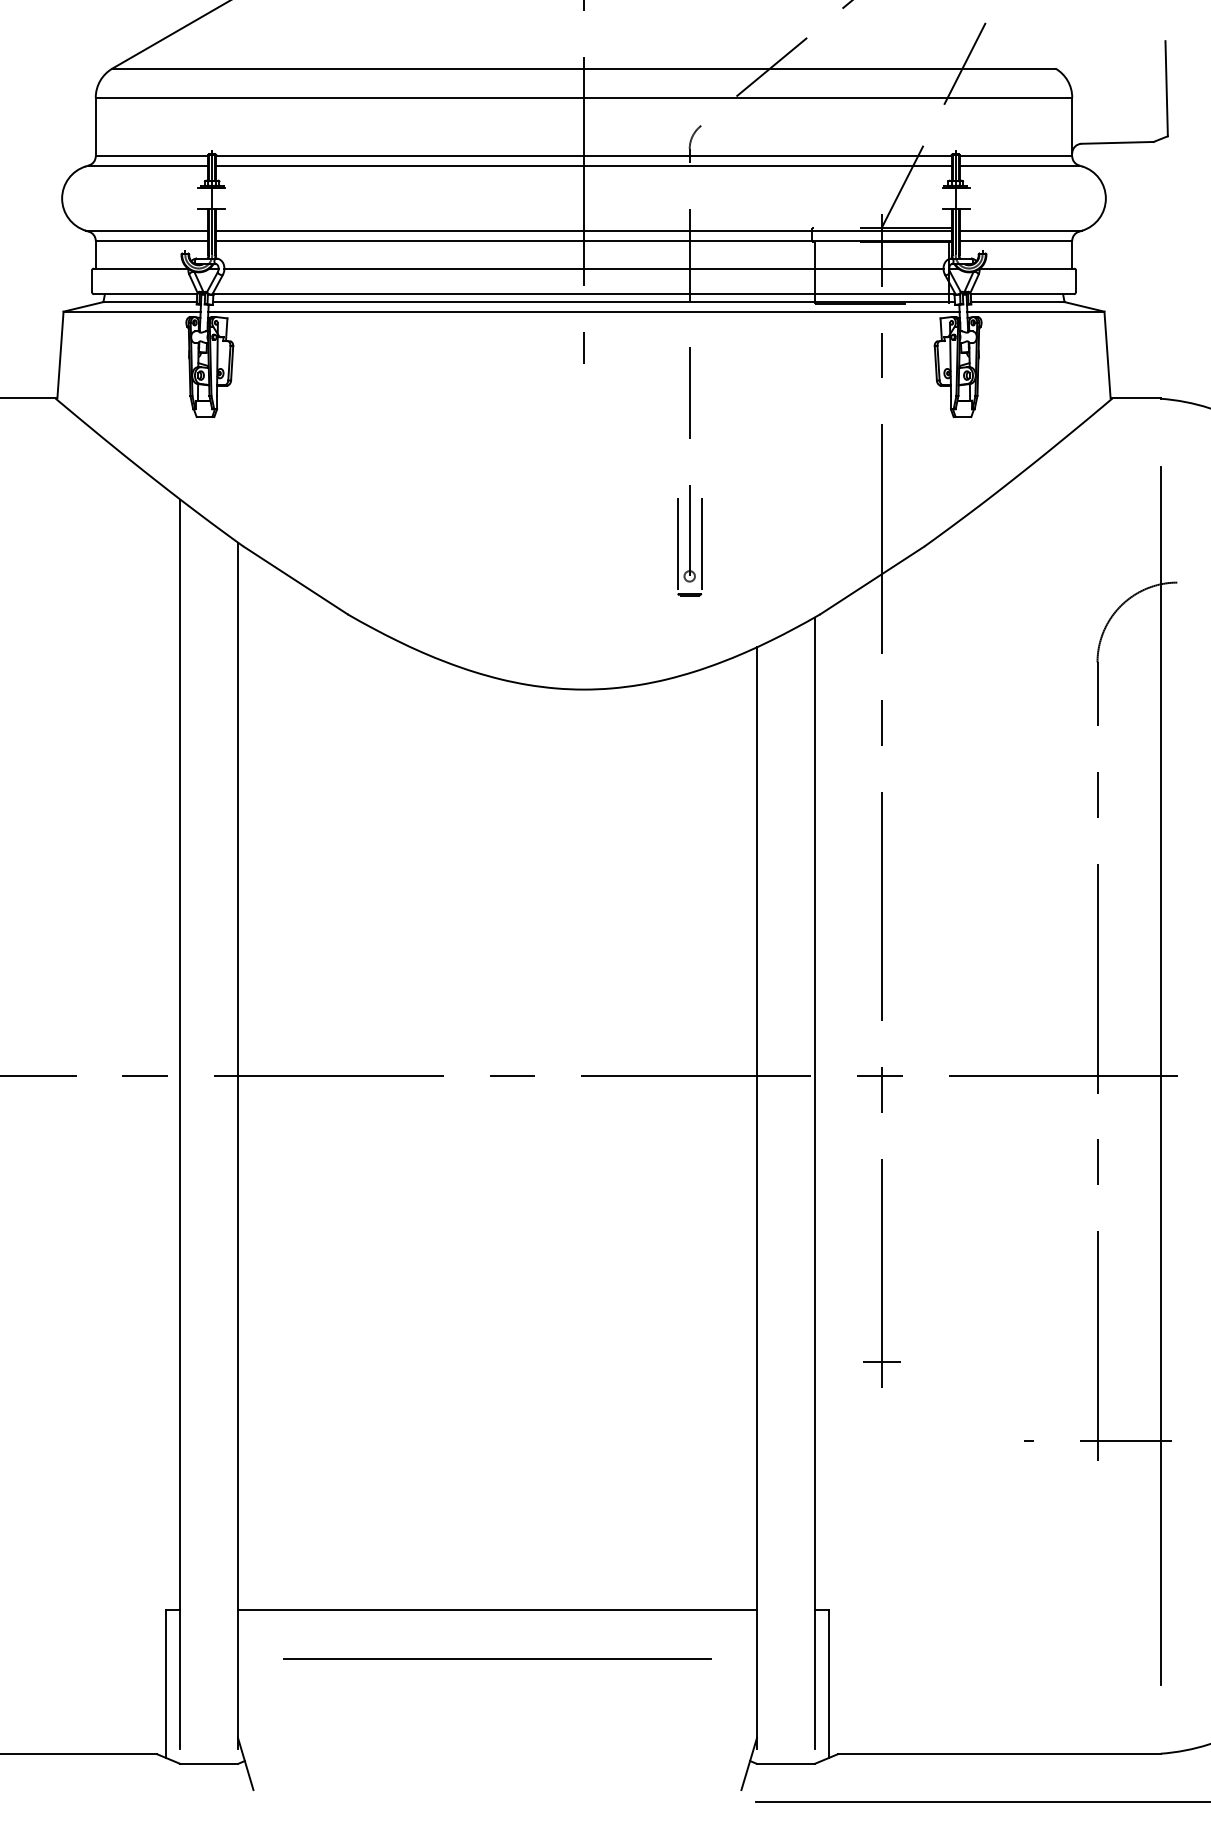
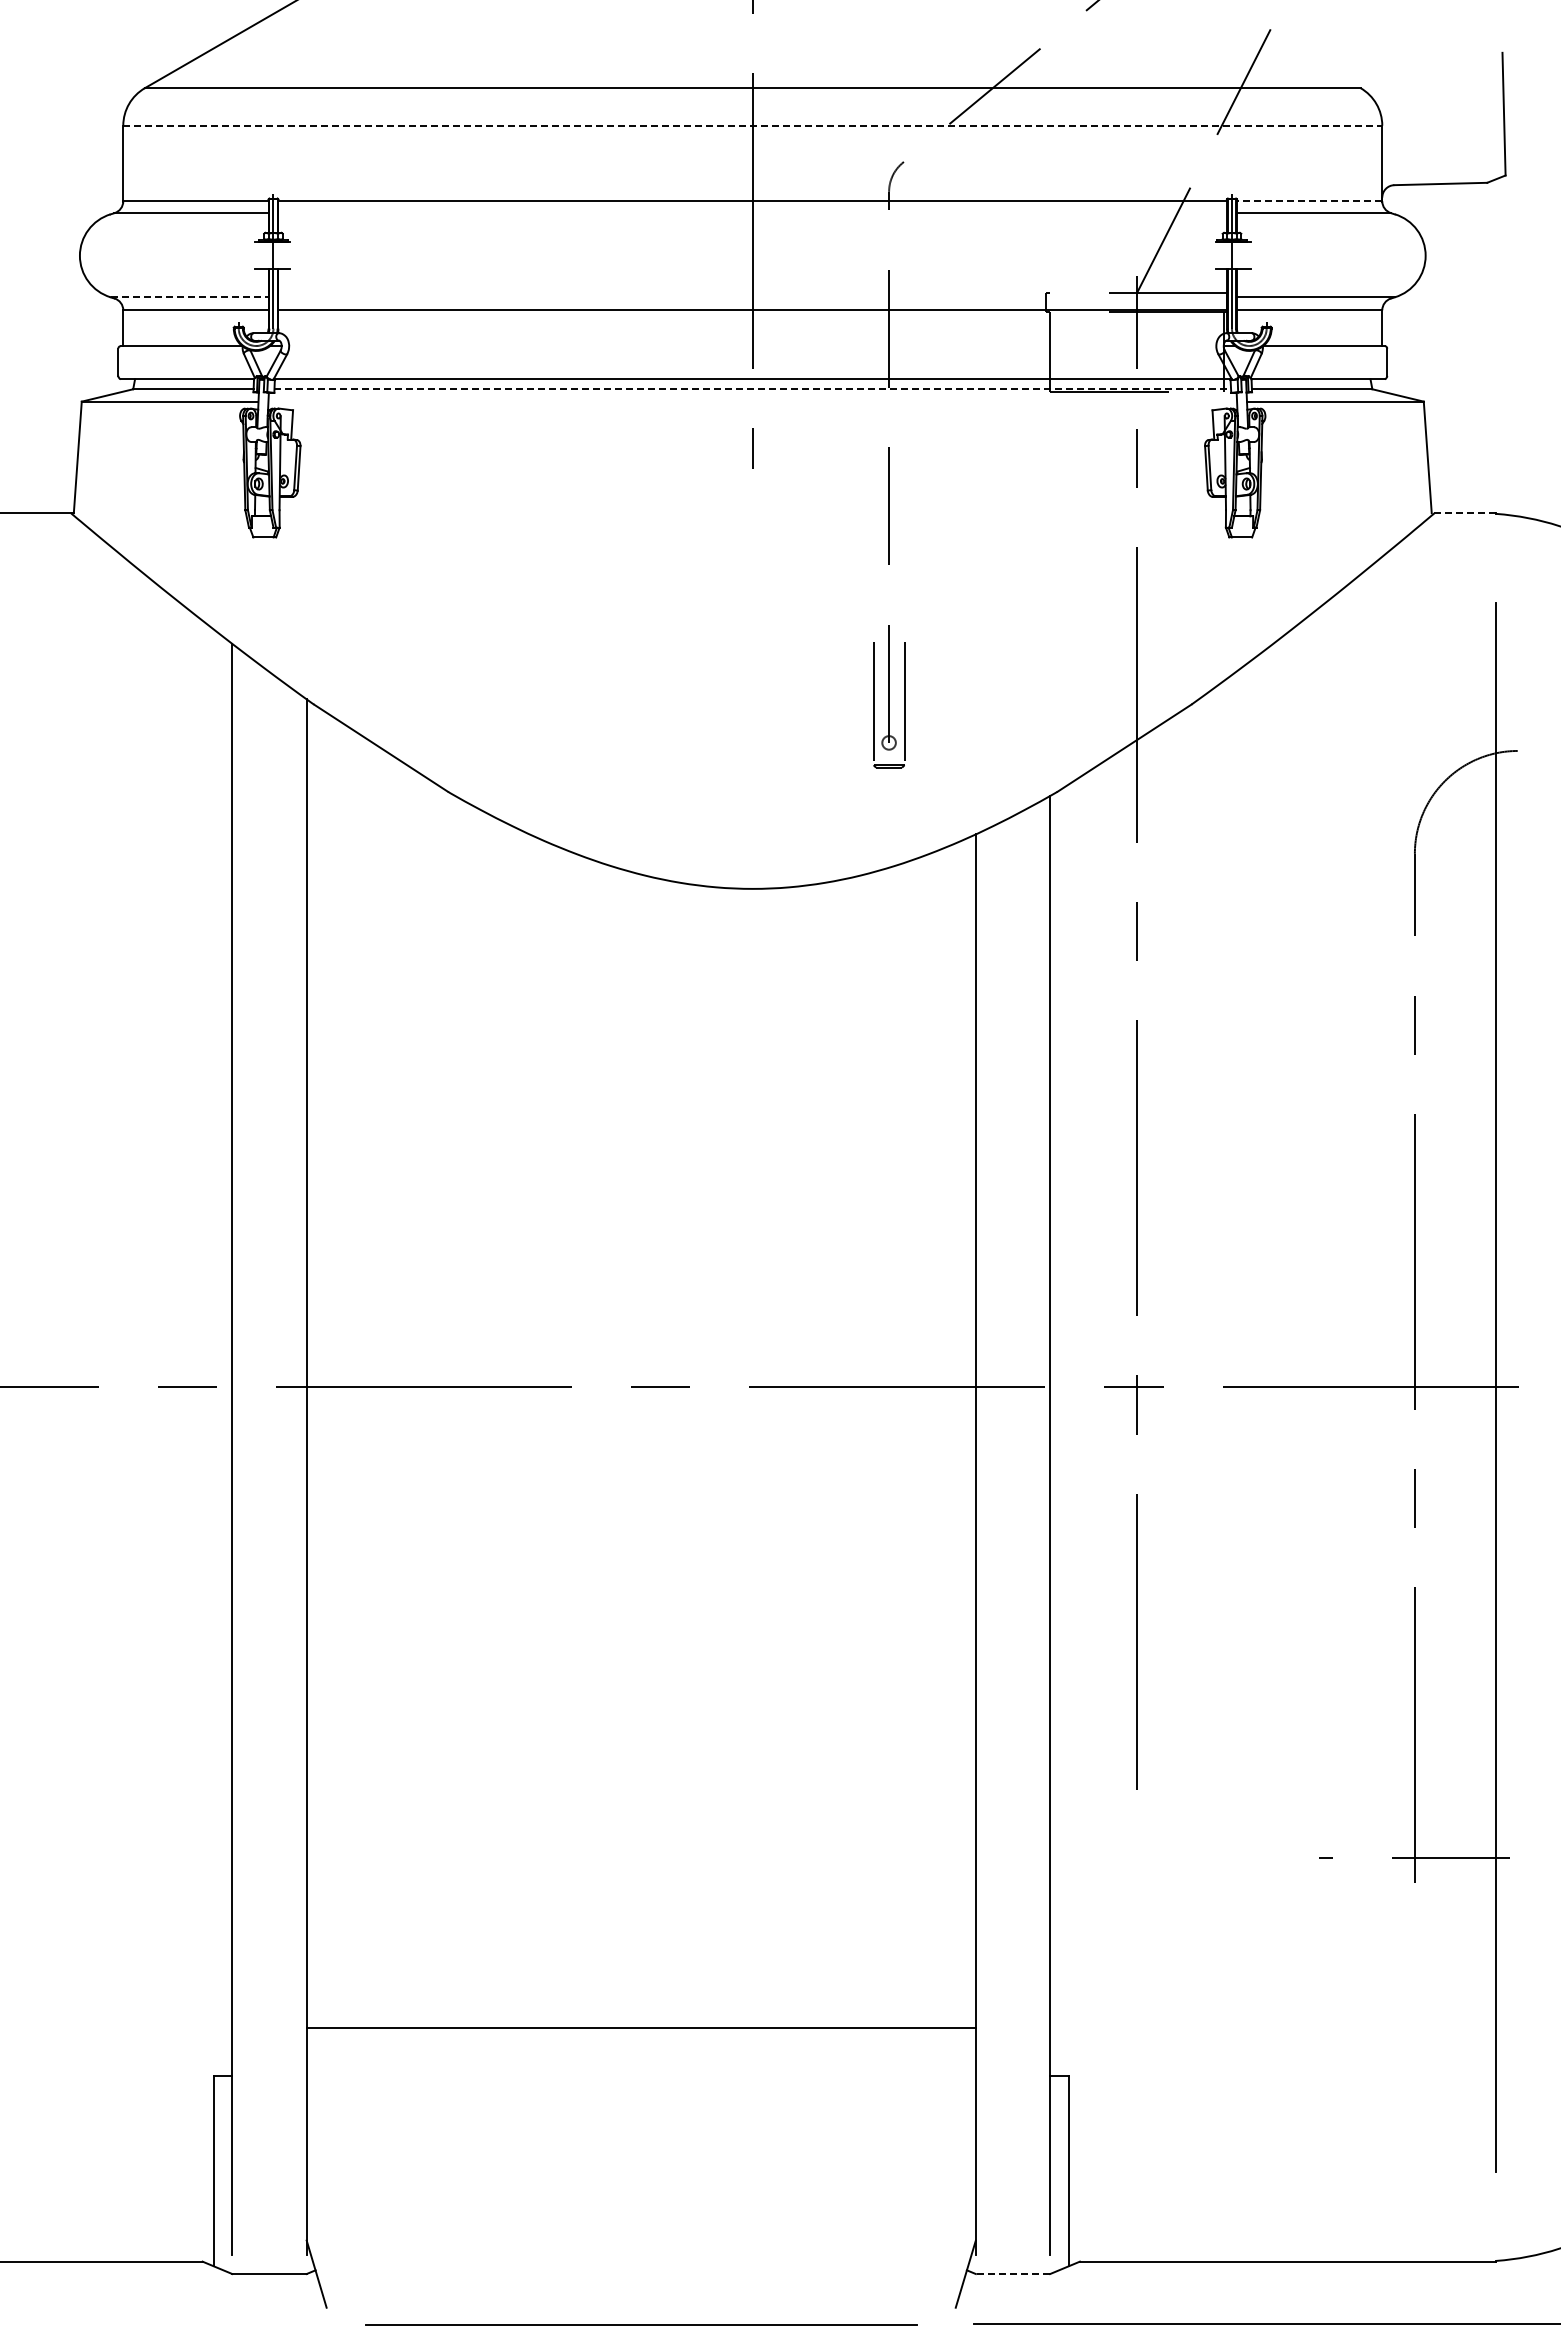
line: (584, 97) -> (753, 125), solid -> dashed
line: (1015, 156) -> (1309, 201), solid -> dashed
line: (583, 165) -> (752, 213), removed
line: (147, 230) -> (189, 297), solid -> dashed
line: (583, 230) -> (752, 297), removed
line: (583, 268) -> (752, 346), removed
line: (584, 302) -> (753, 389), solid -> dashed
line: (583, 311) -> (752, 401), removed
line: (1135, 398) -> (1463, 513), solid -> dashed
line: (881, 1361) -> (1136, 1755), removed
line: (496, 1609) -> (640, 2027), moved
line: (497, 1658) -> (641, 2324), moved
line: (785, 1764) -> (1012, 2274), solid -> dashed

